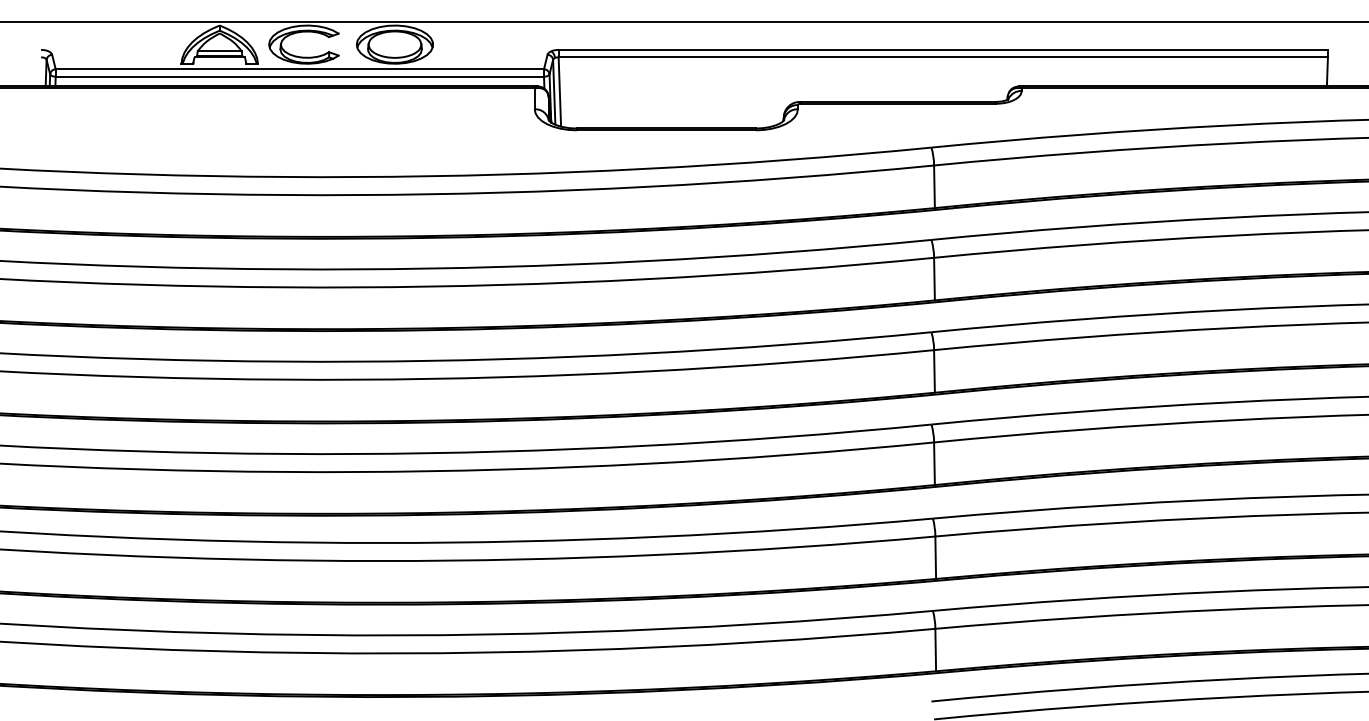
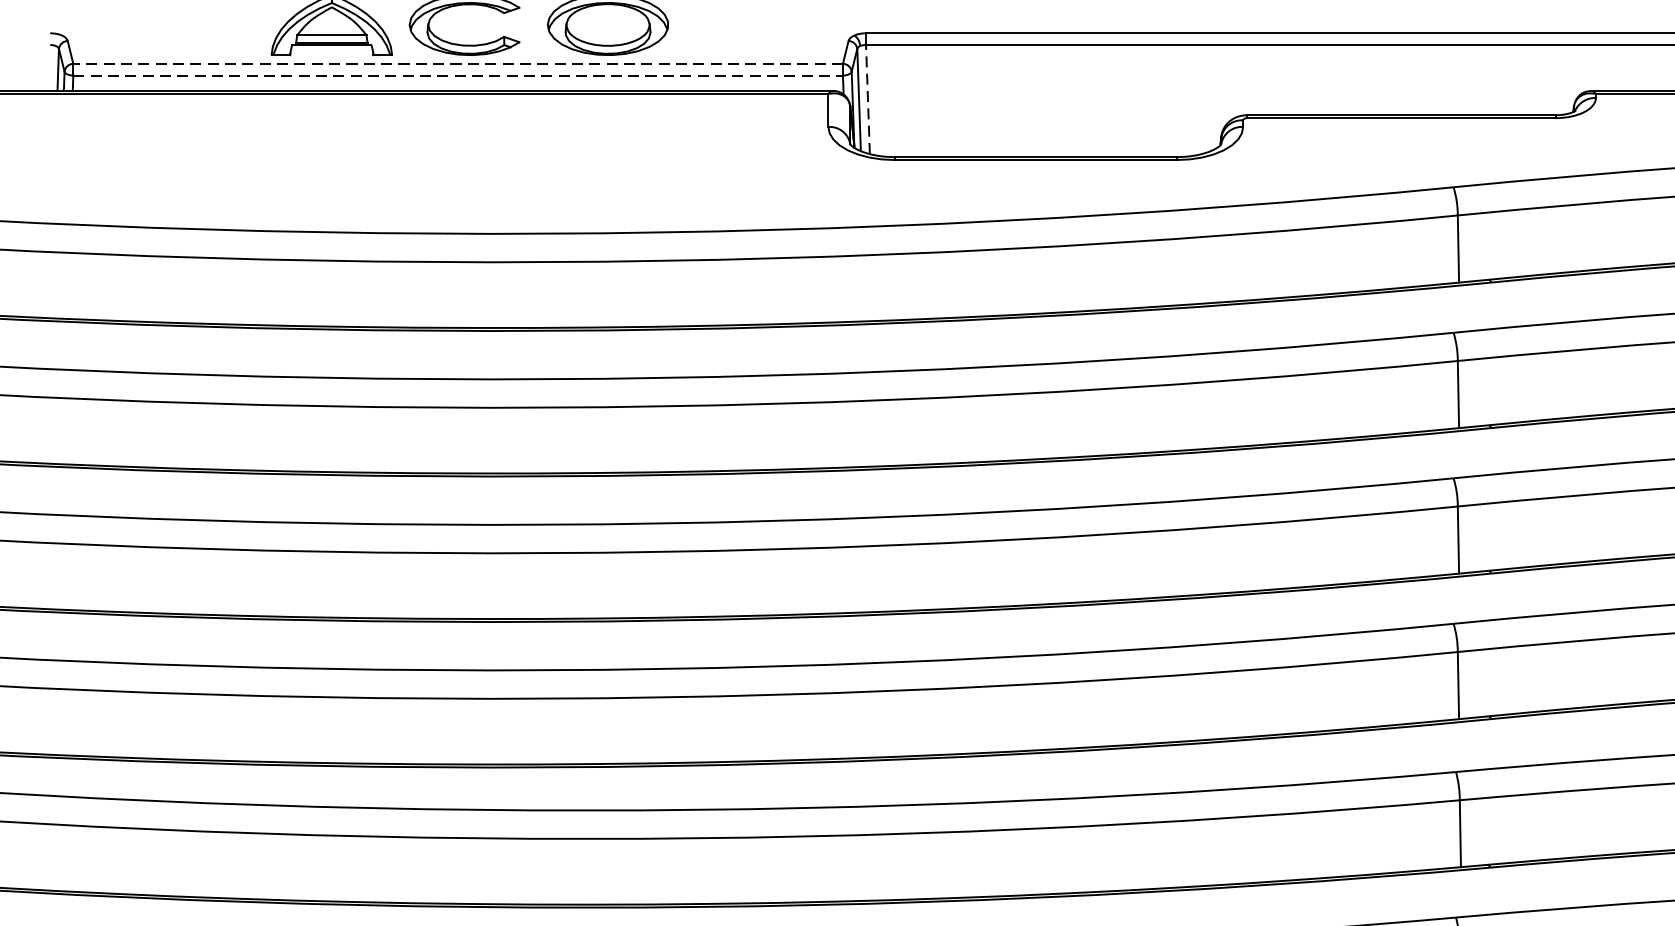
line: (299, 69) -> (457, 64), solid -> dashed
line: (300, 76) -> (459, 75), solid -> dashed
line: (559, 91) -> (867, 98), solid -> dashed

